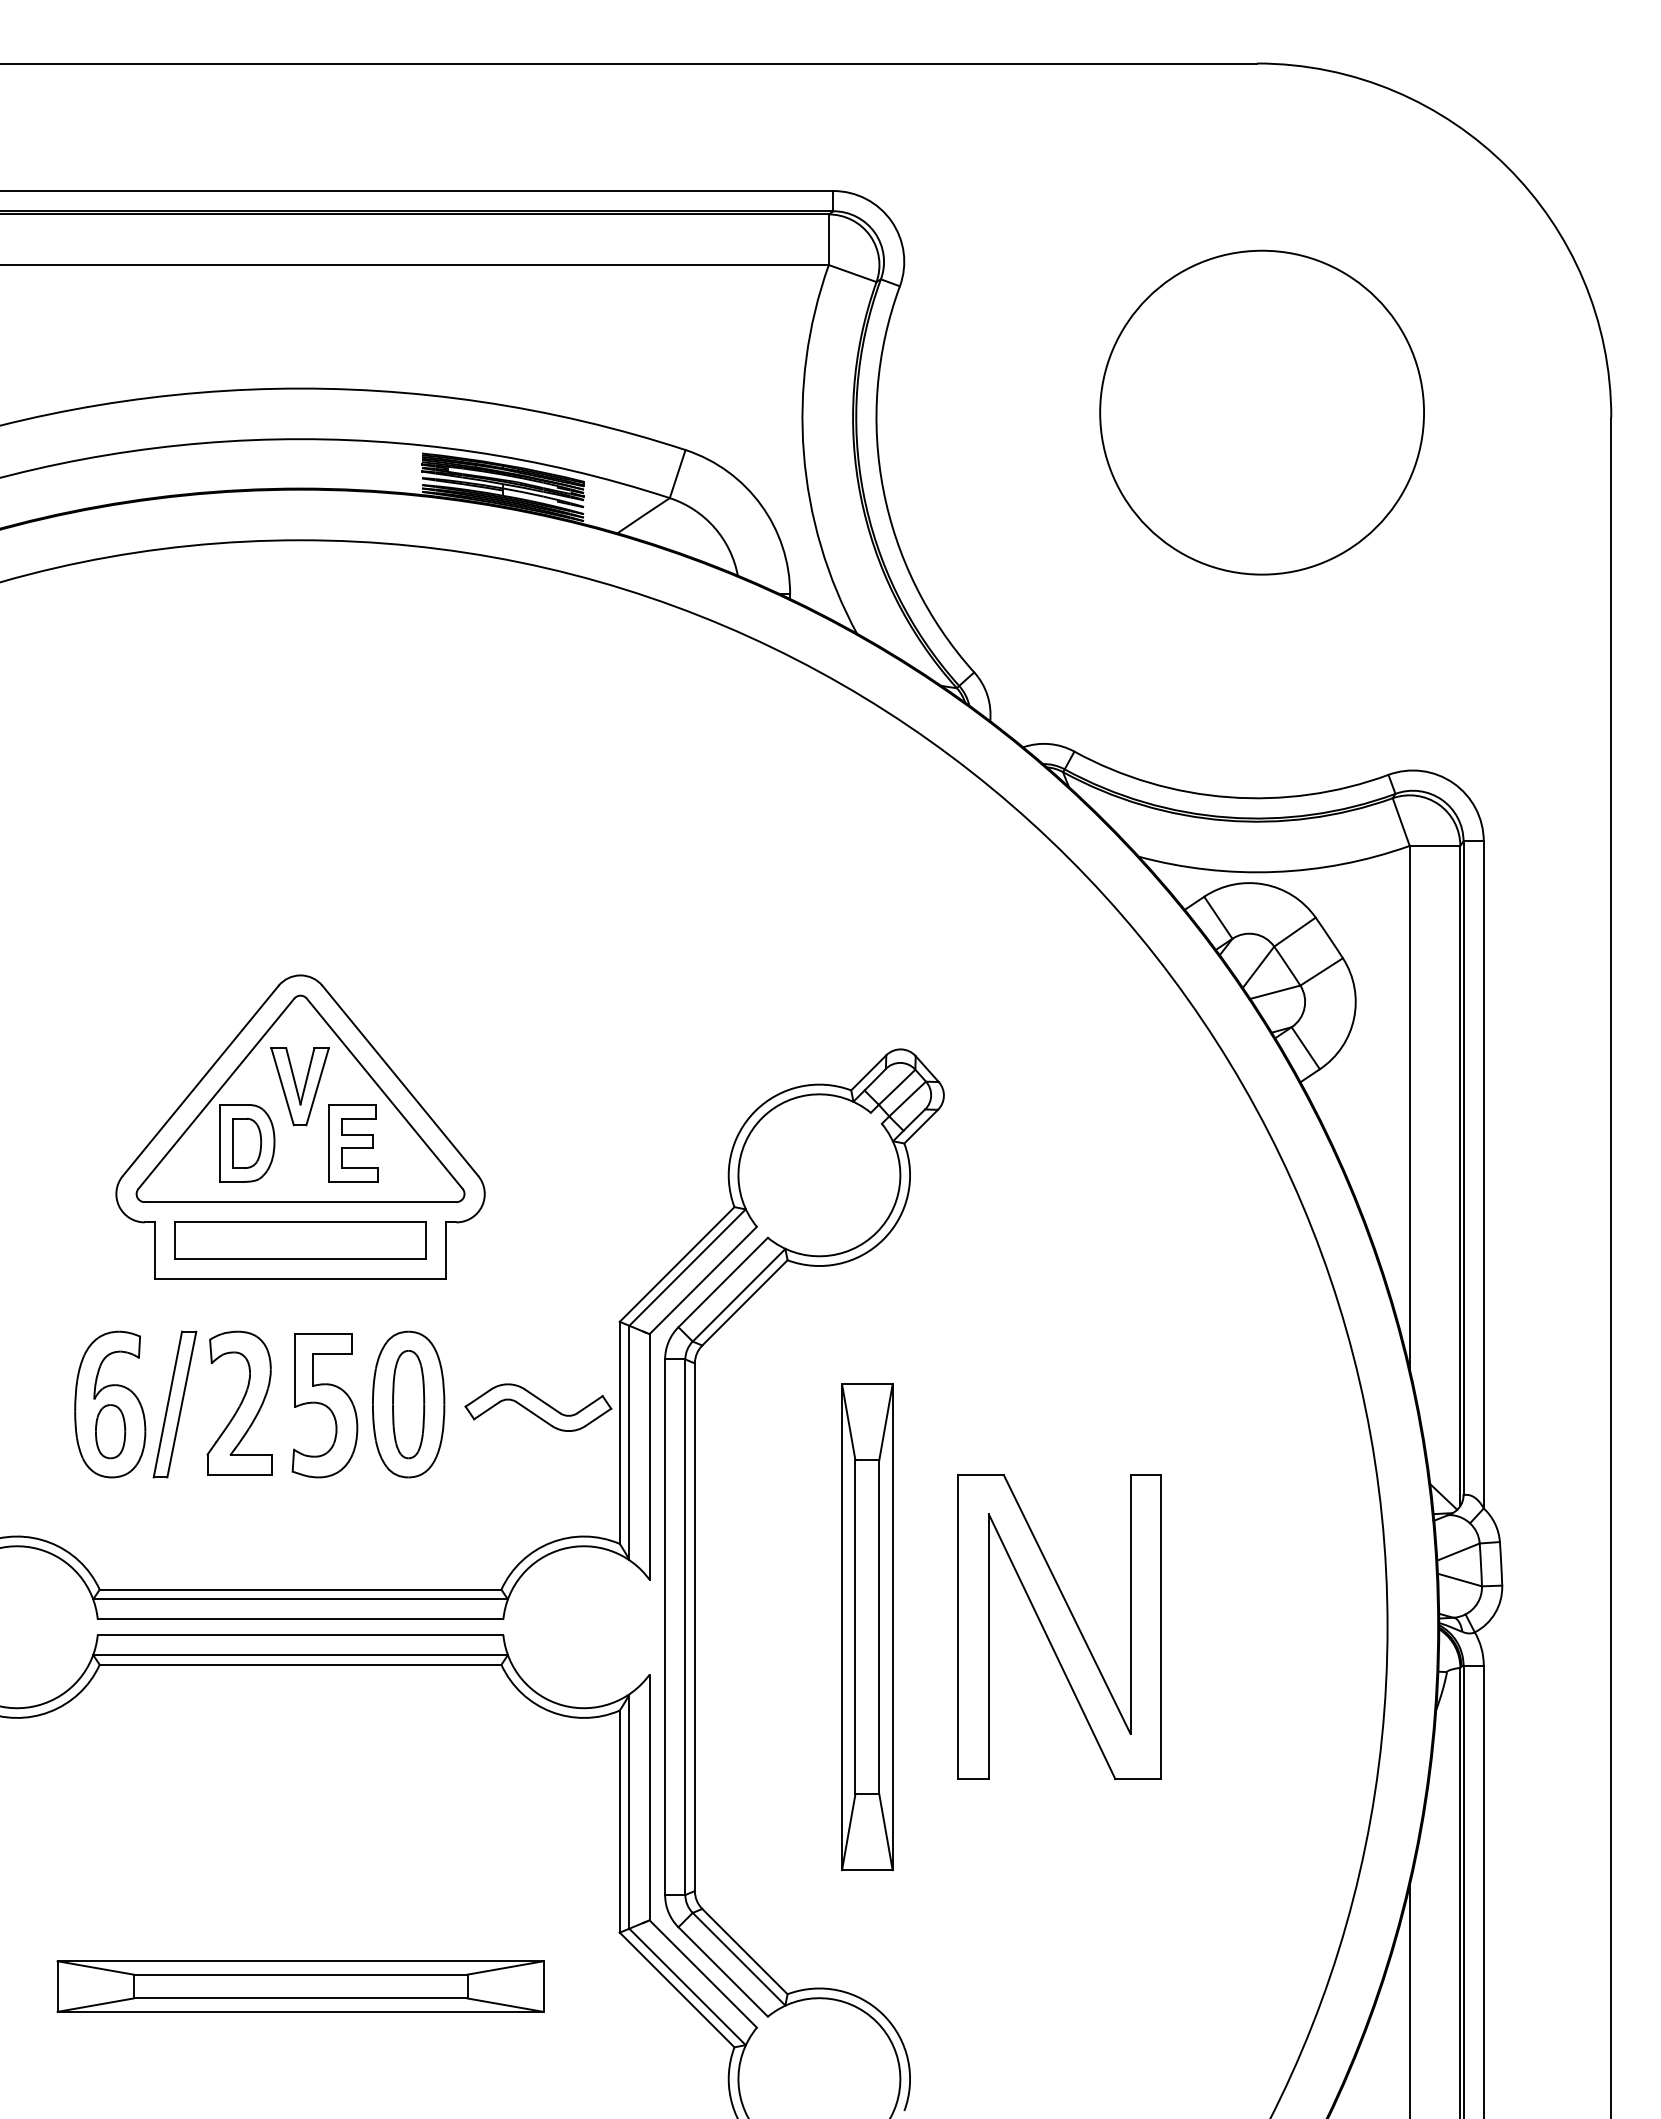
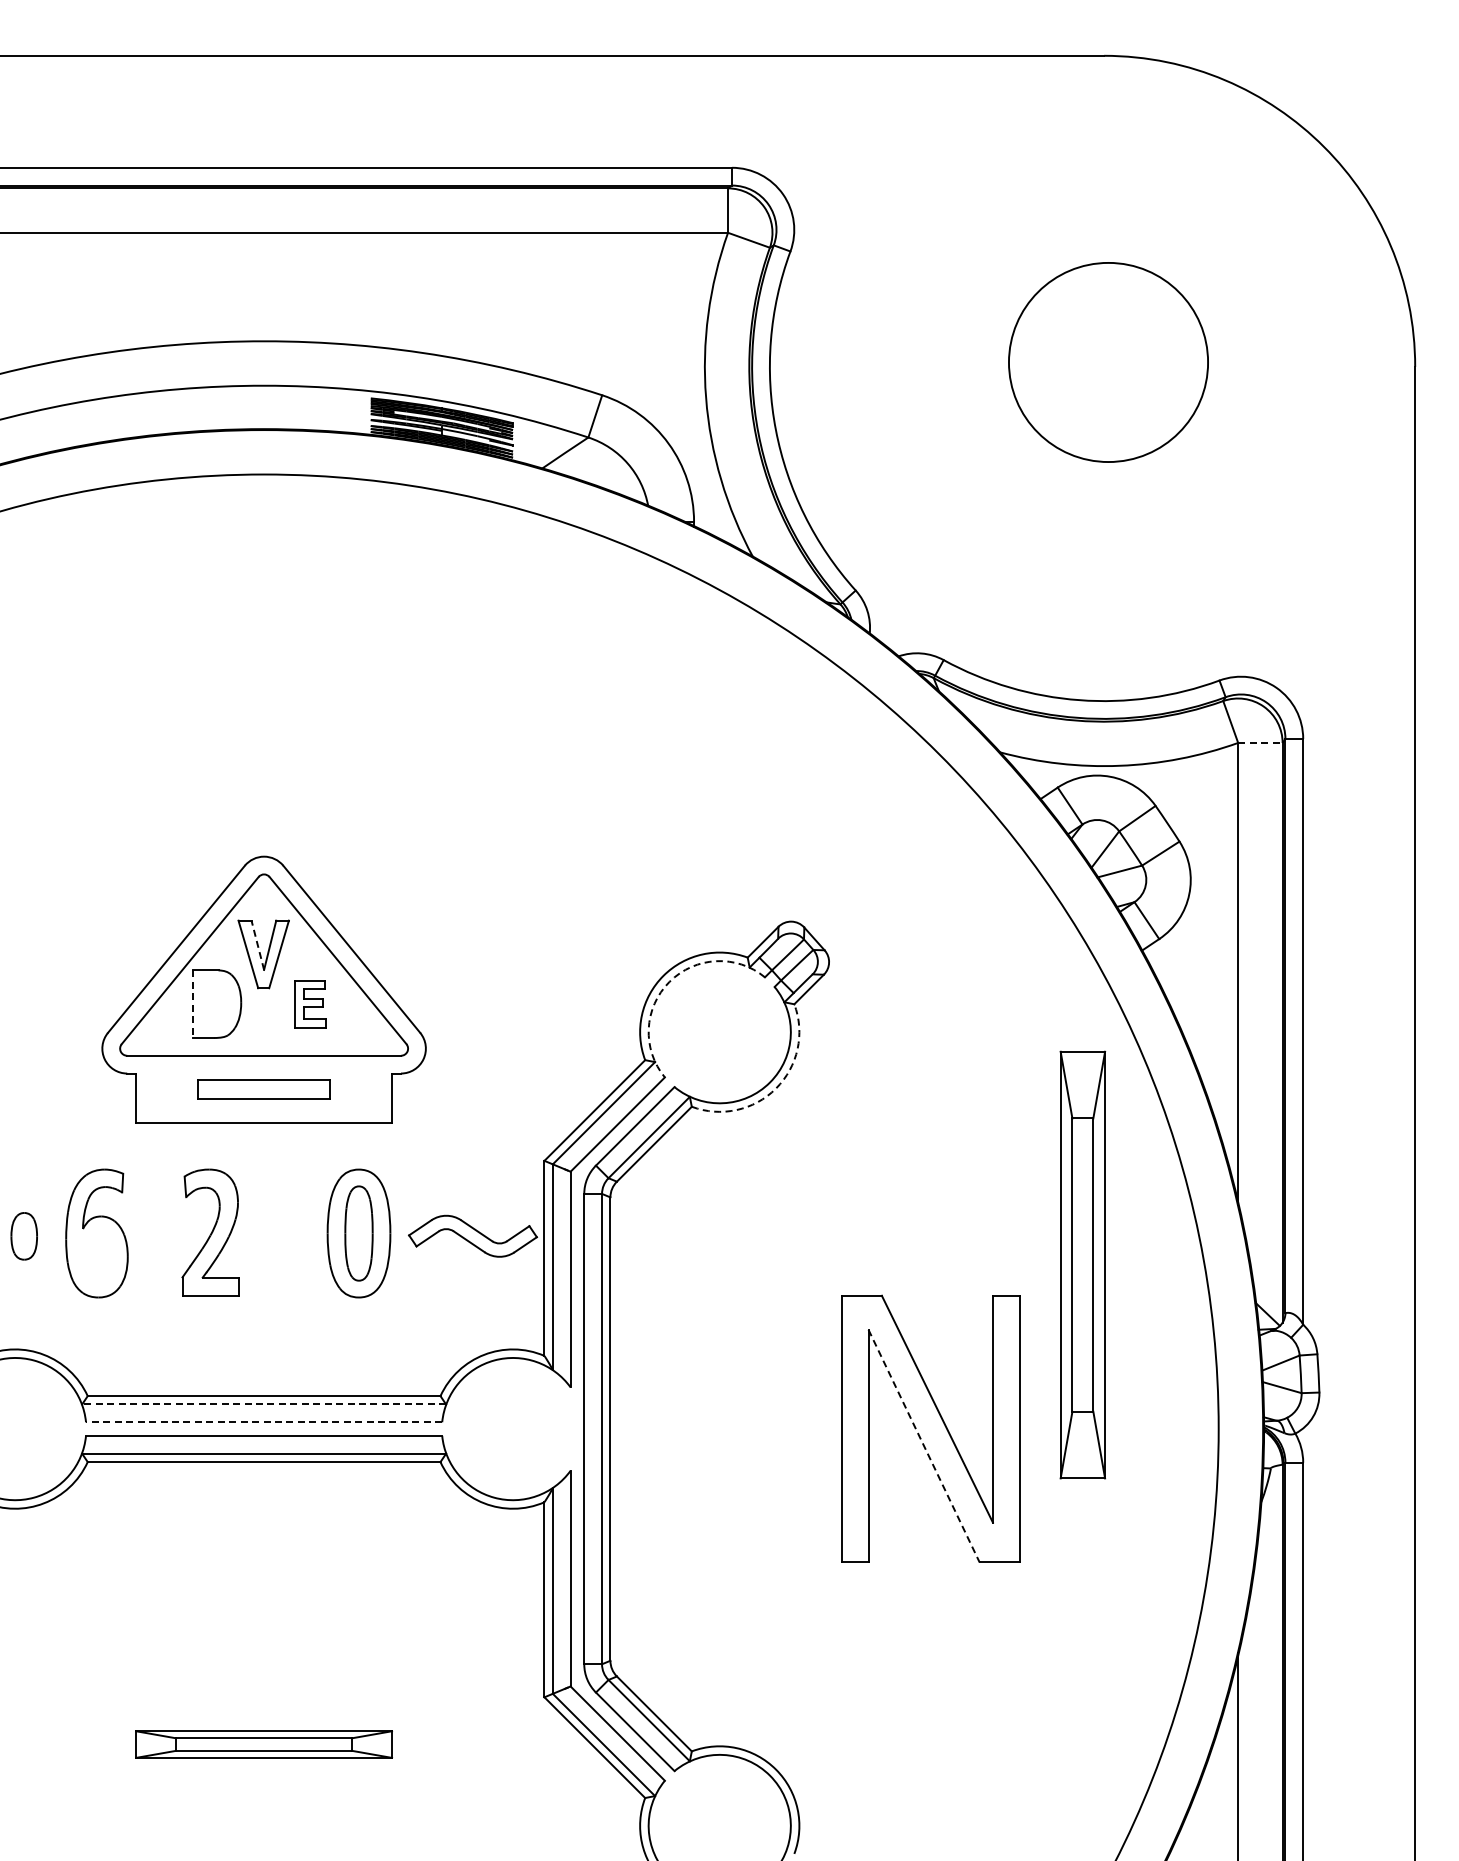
circle: (1262, 412) -> (1108, 362), size x0.7
line: (1435, 845) -> (1260, 742), solid -> dashed
line: (293, 1075) -> (257, 944), solid -> dashed
arc: (762, 1117) -> (669, 981), solid -> dashed
part: (247, 1142) -> (217, 1003), removed
part: (353, 1142) -> (310, 1003), size x0.7
line: (220, 1143) -> (193, 1004), solid -> dashed
arc: (884, 1239) -> (776, 1088), solid -> dashed
part: (299, 1240) -> (263, 1089), size x0.6
part: (174, 1404) -> (153, 1233), removed
part: (324, 1405) -> (285, 1234), removed
part: (109, 1431) -> (23, 1236), moved
line: (301, 1599) -> (264, 1404), solid -> dashed
line: (299, 1619) -> (263, 1422), solid -> dashed
part: (866, 1626) -> (1082, 1264), moved
line: (1052, 1647) -> (924, 1446), solid -> dashed
part: (299, 1986) -> (263, 1744), size x0.6

